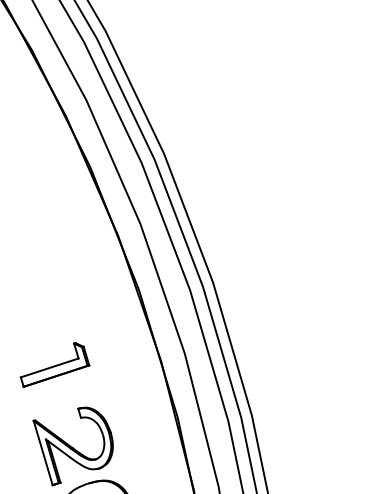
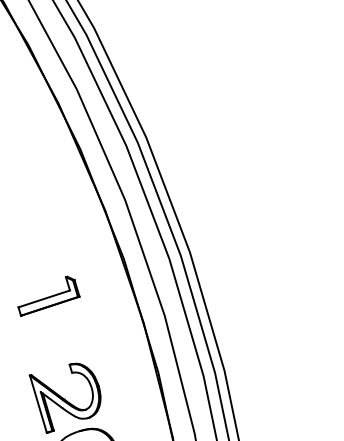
part: (54, 364) -> (48, 295), moved

